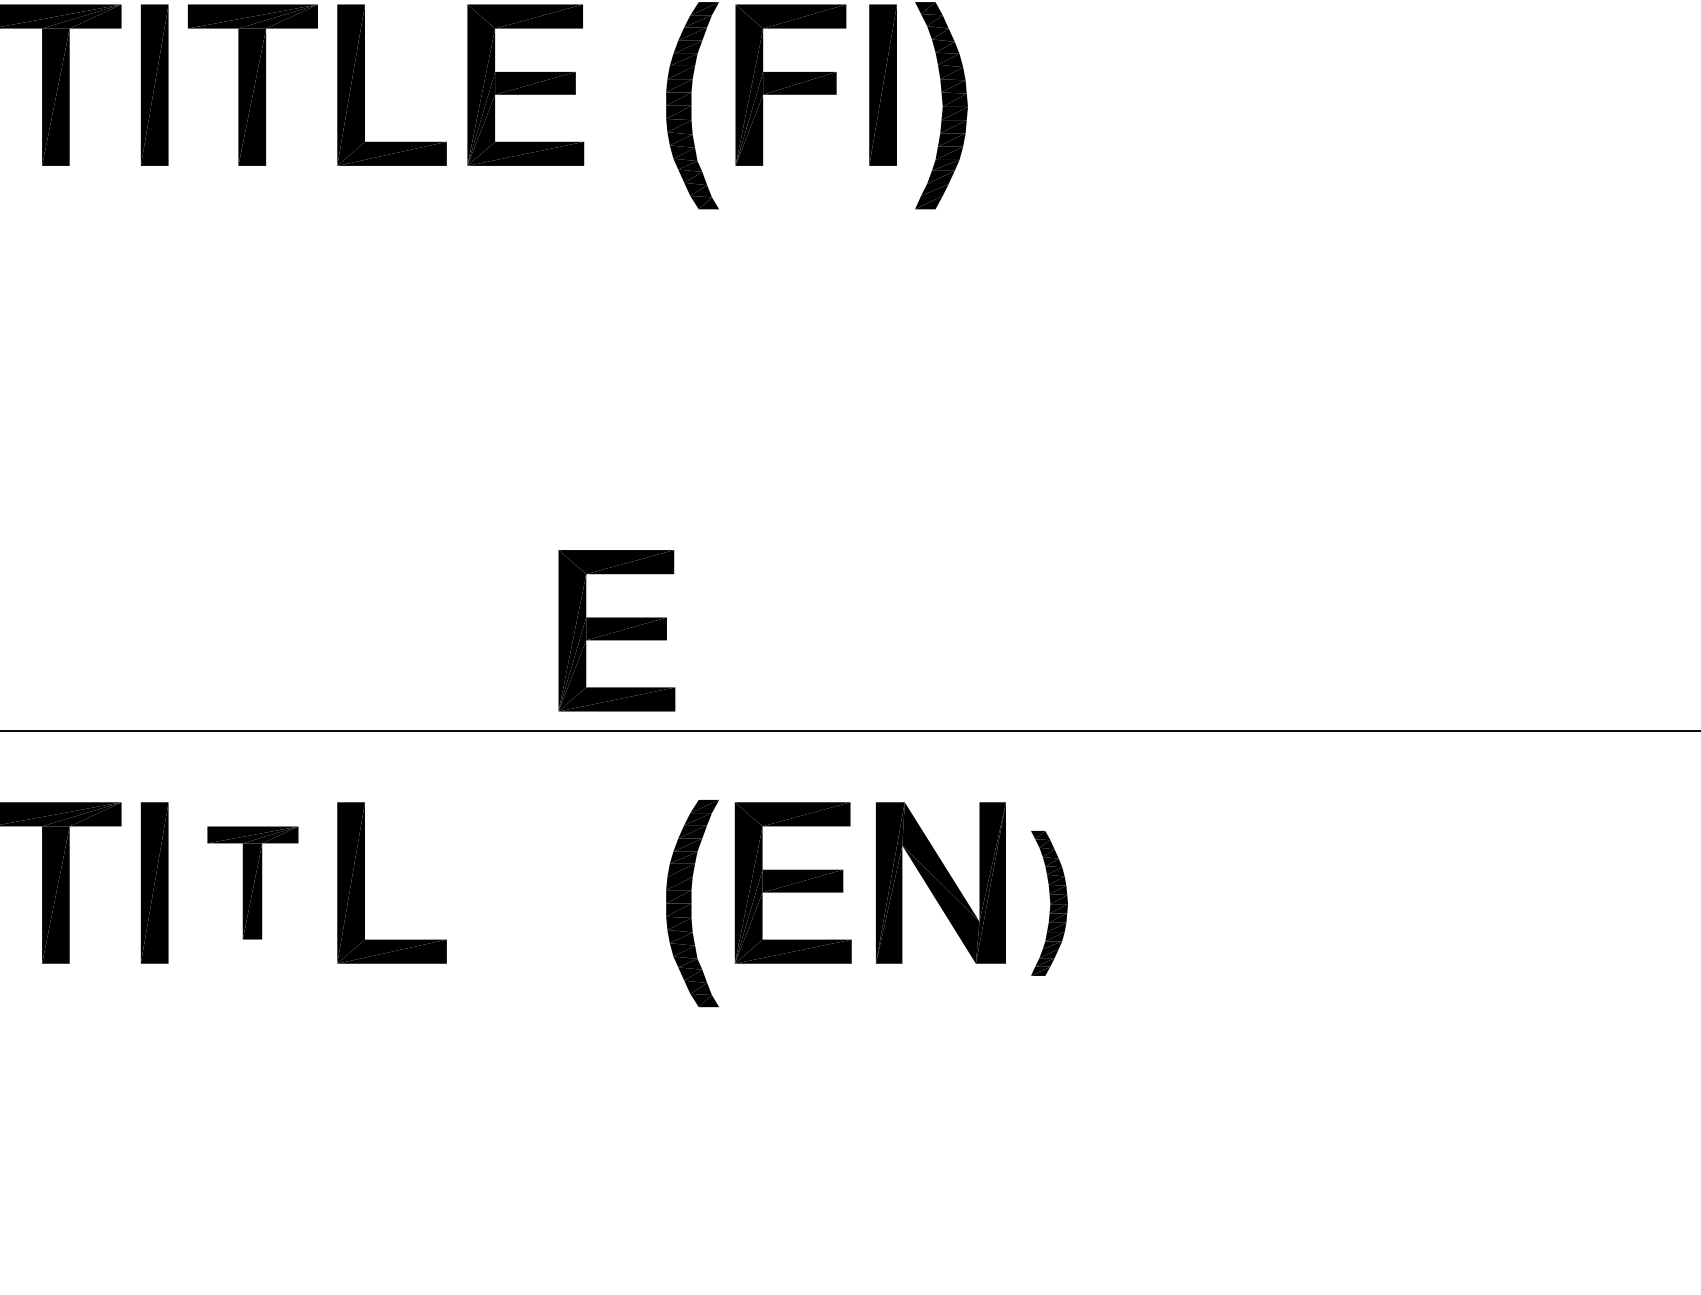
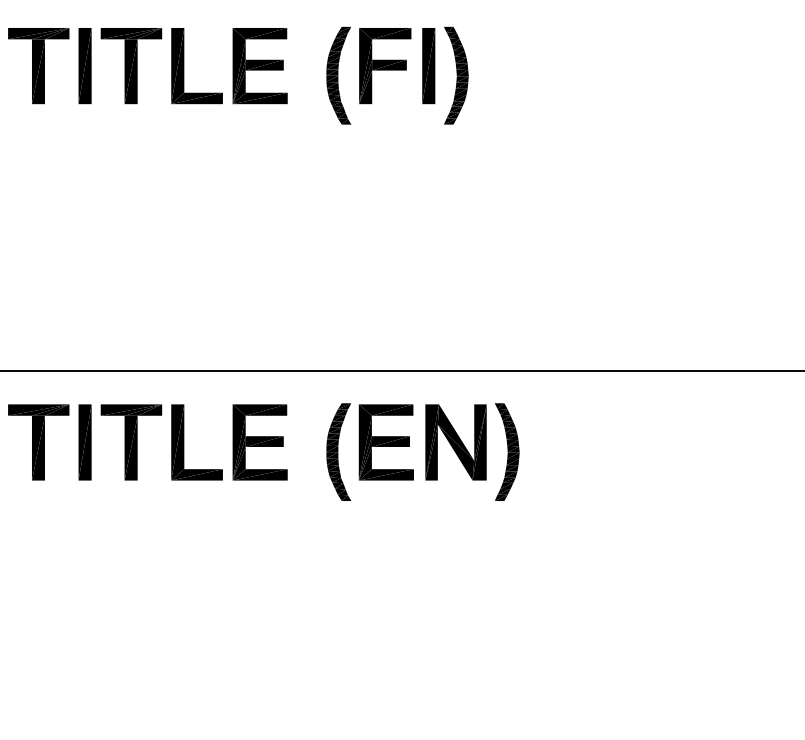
part: (615, 630) -> (259, 442), moved
part: (253, 883) -> (131, 442), size x1.43
part: (1049, 902) -> (507, 451), size x1.43

